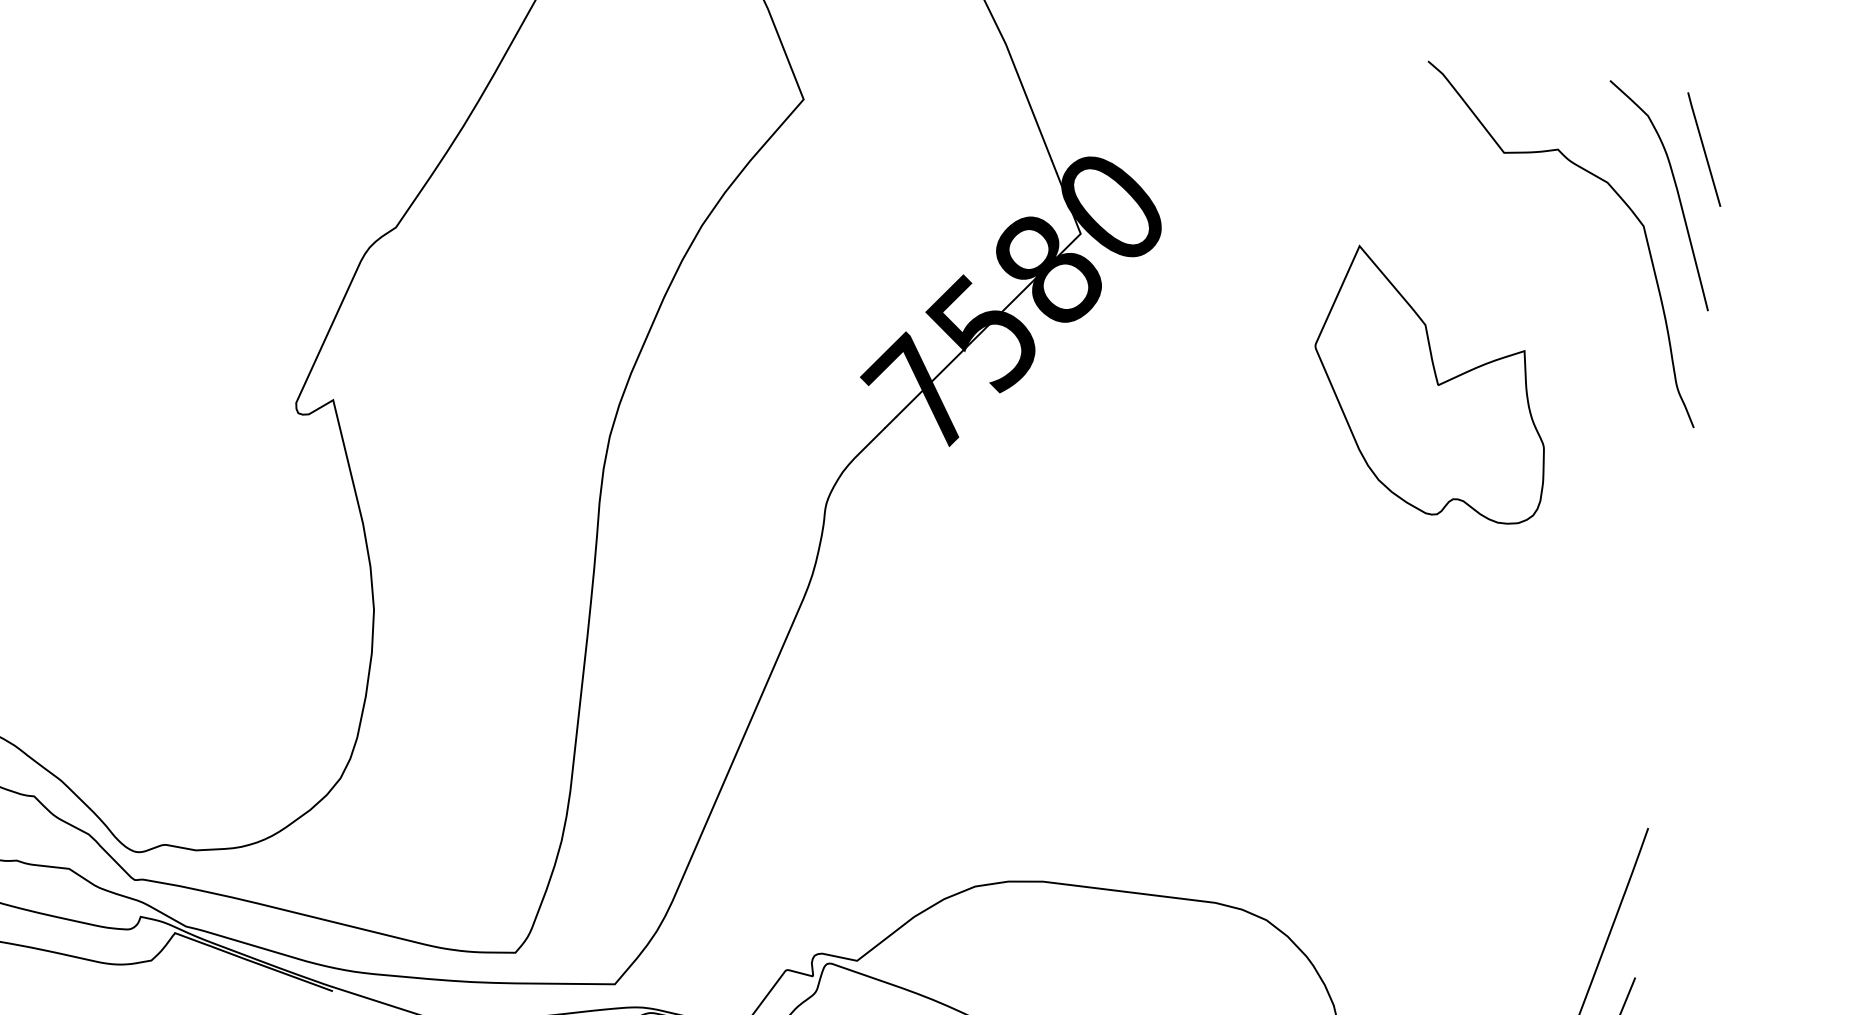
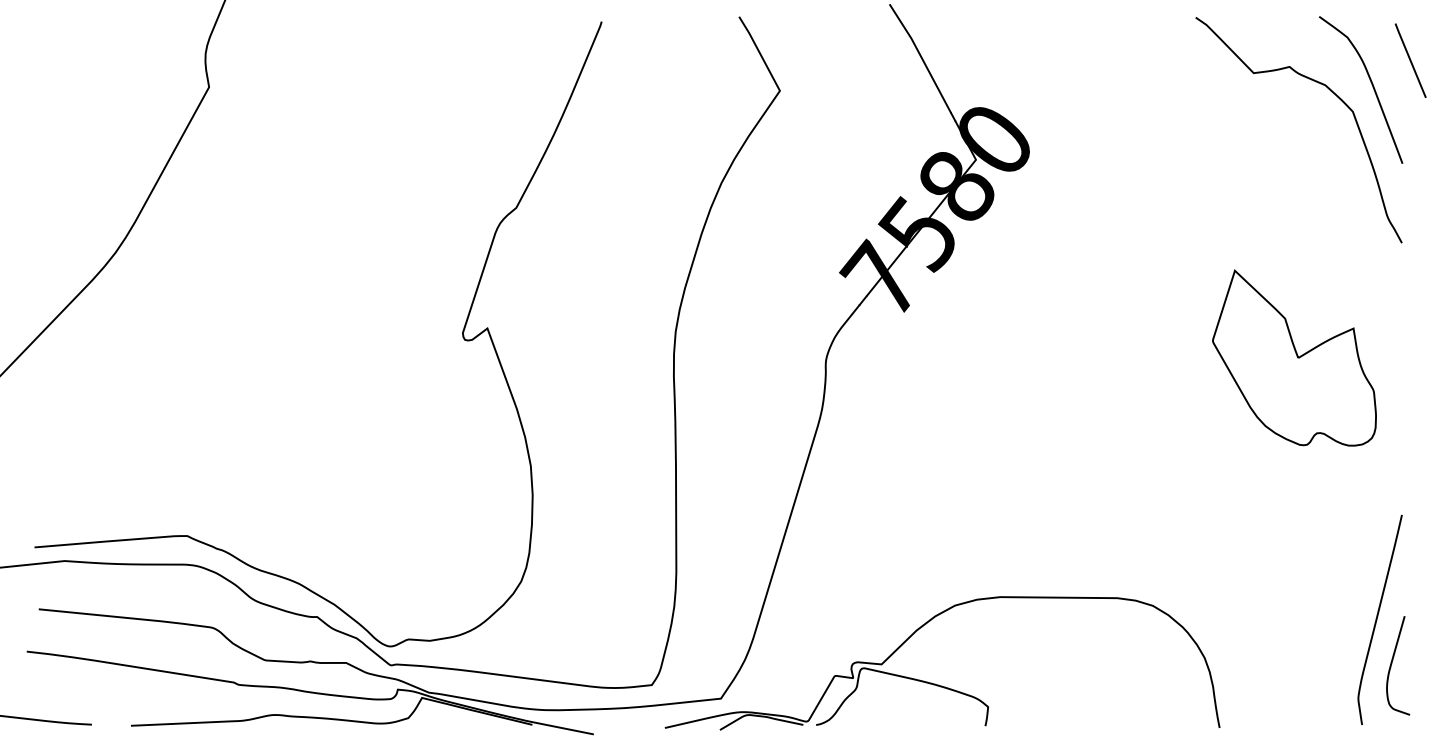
line: (1704, 149) -> (1410, 60), moved
part: (1432, 383) -> (1294, 357), moved

